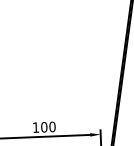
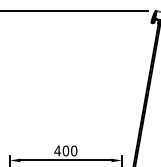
text: (35, 127) -> (57, 150), 100 -> 400

